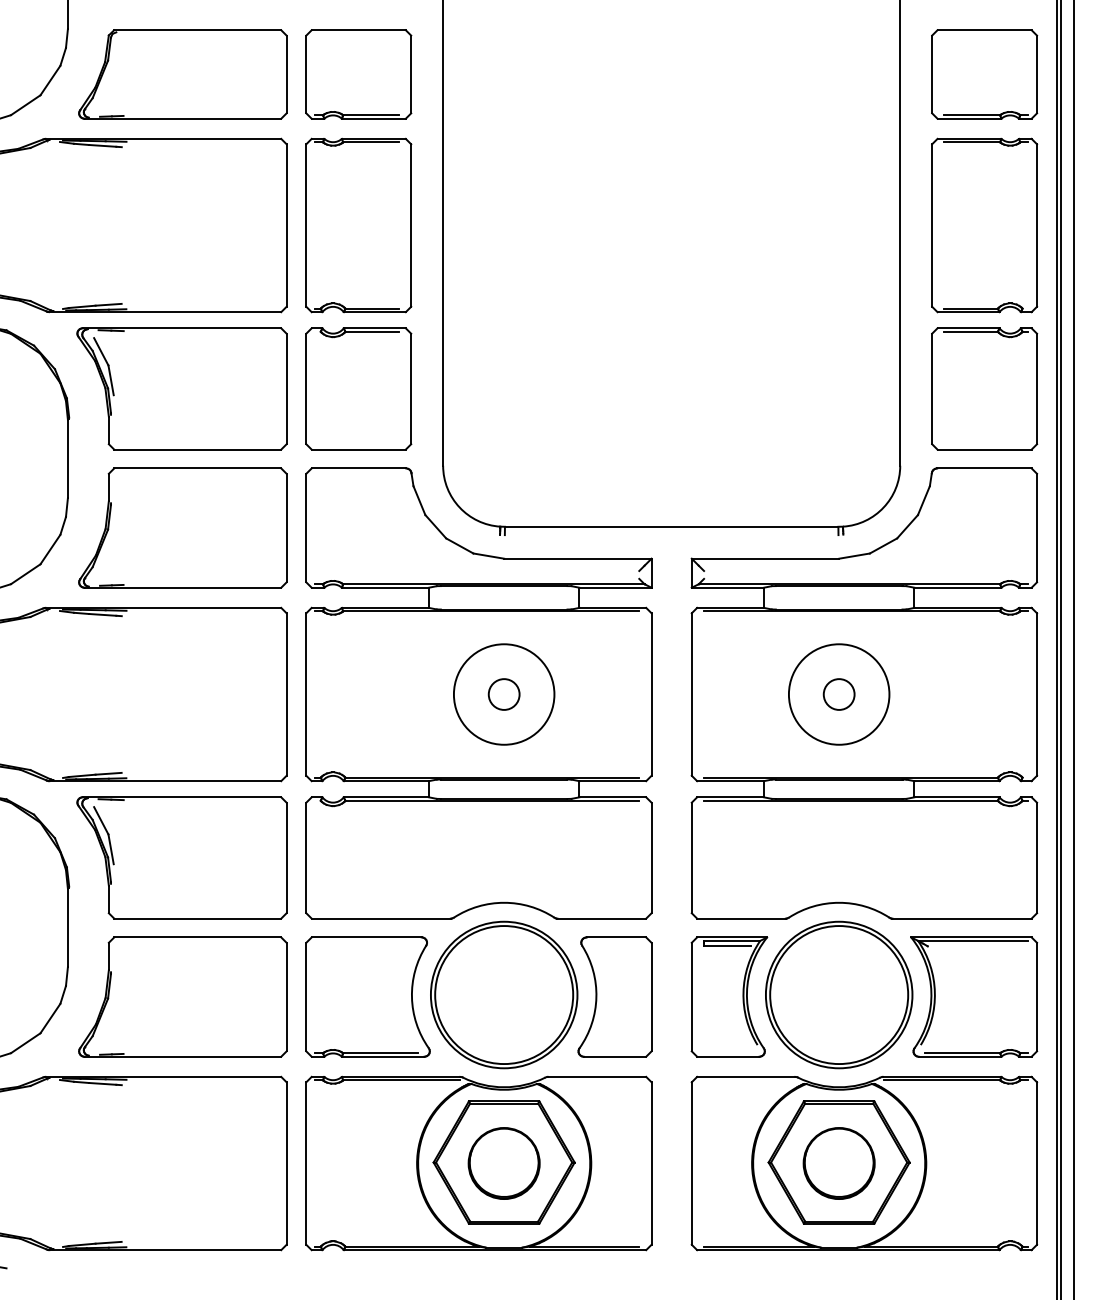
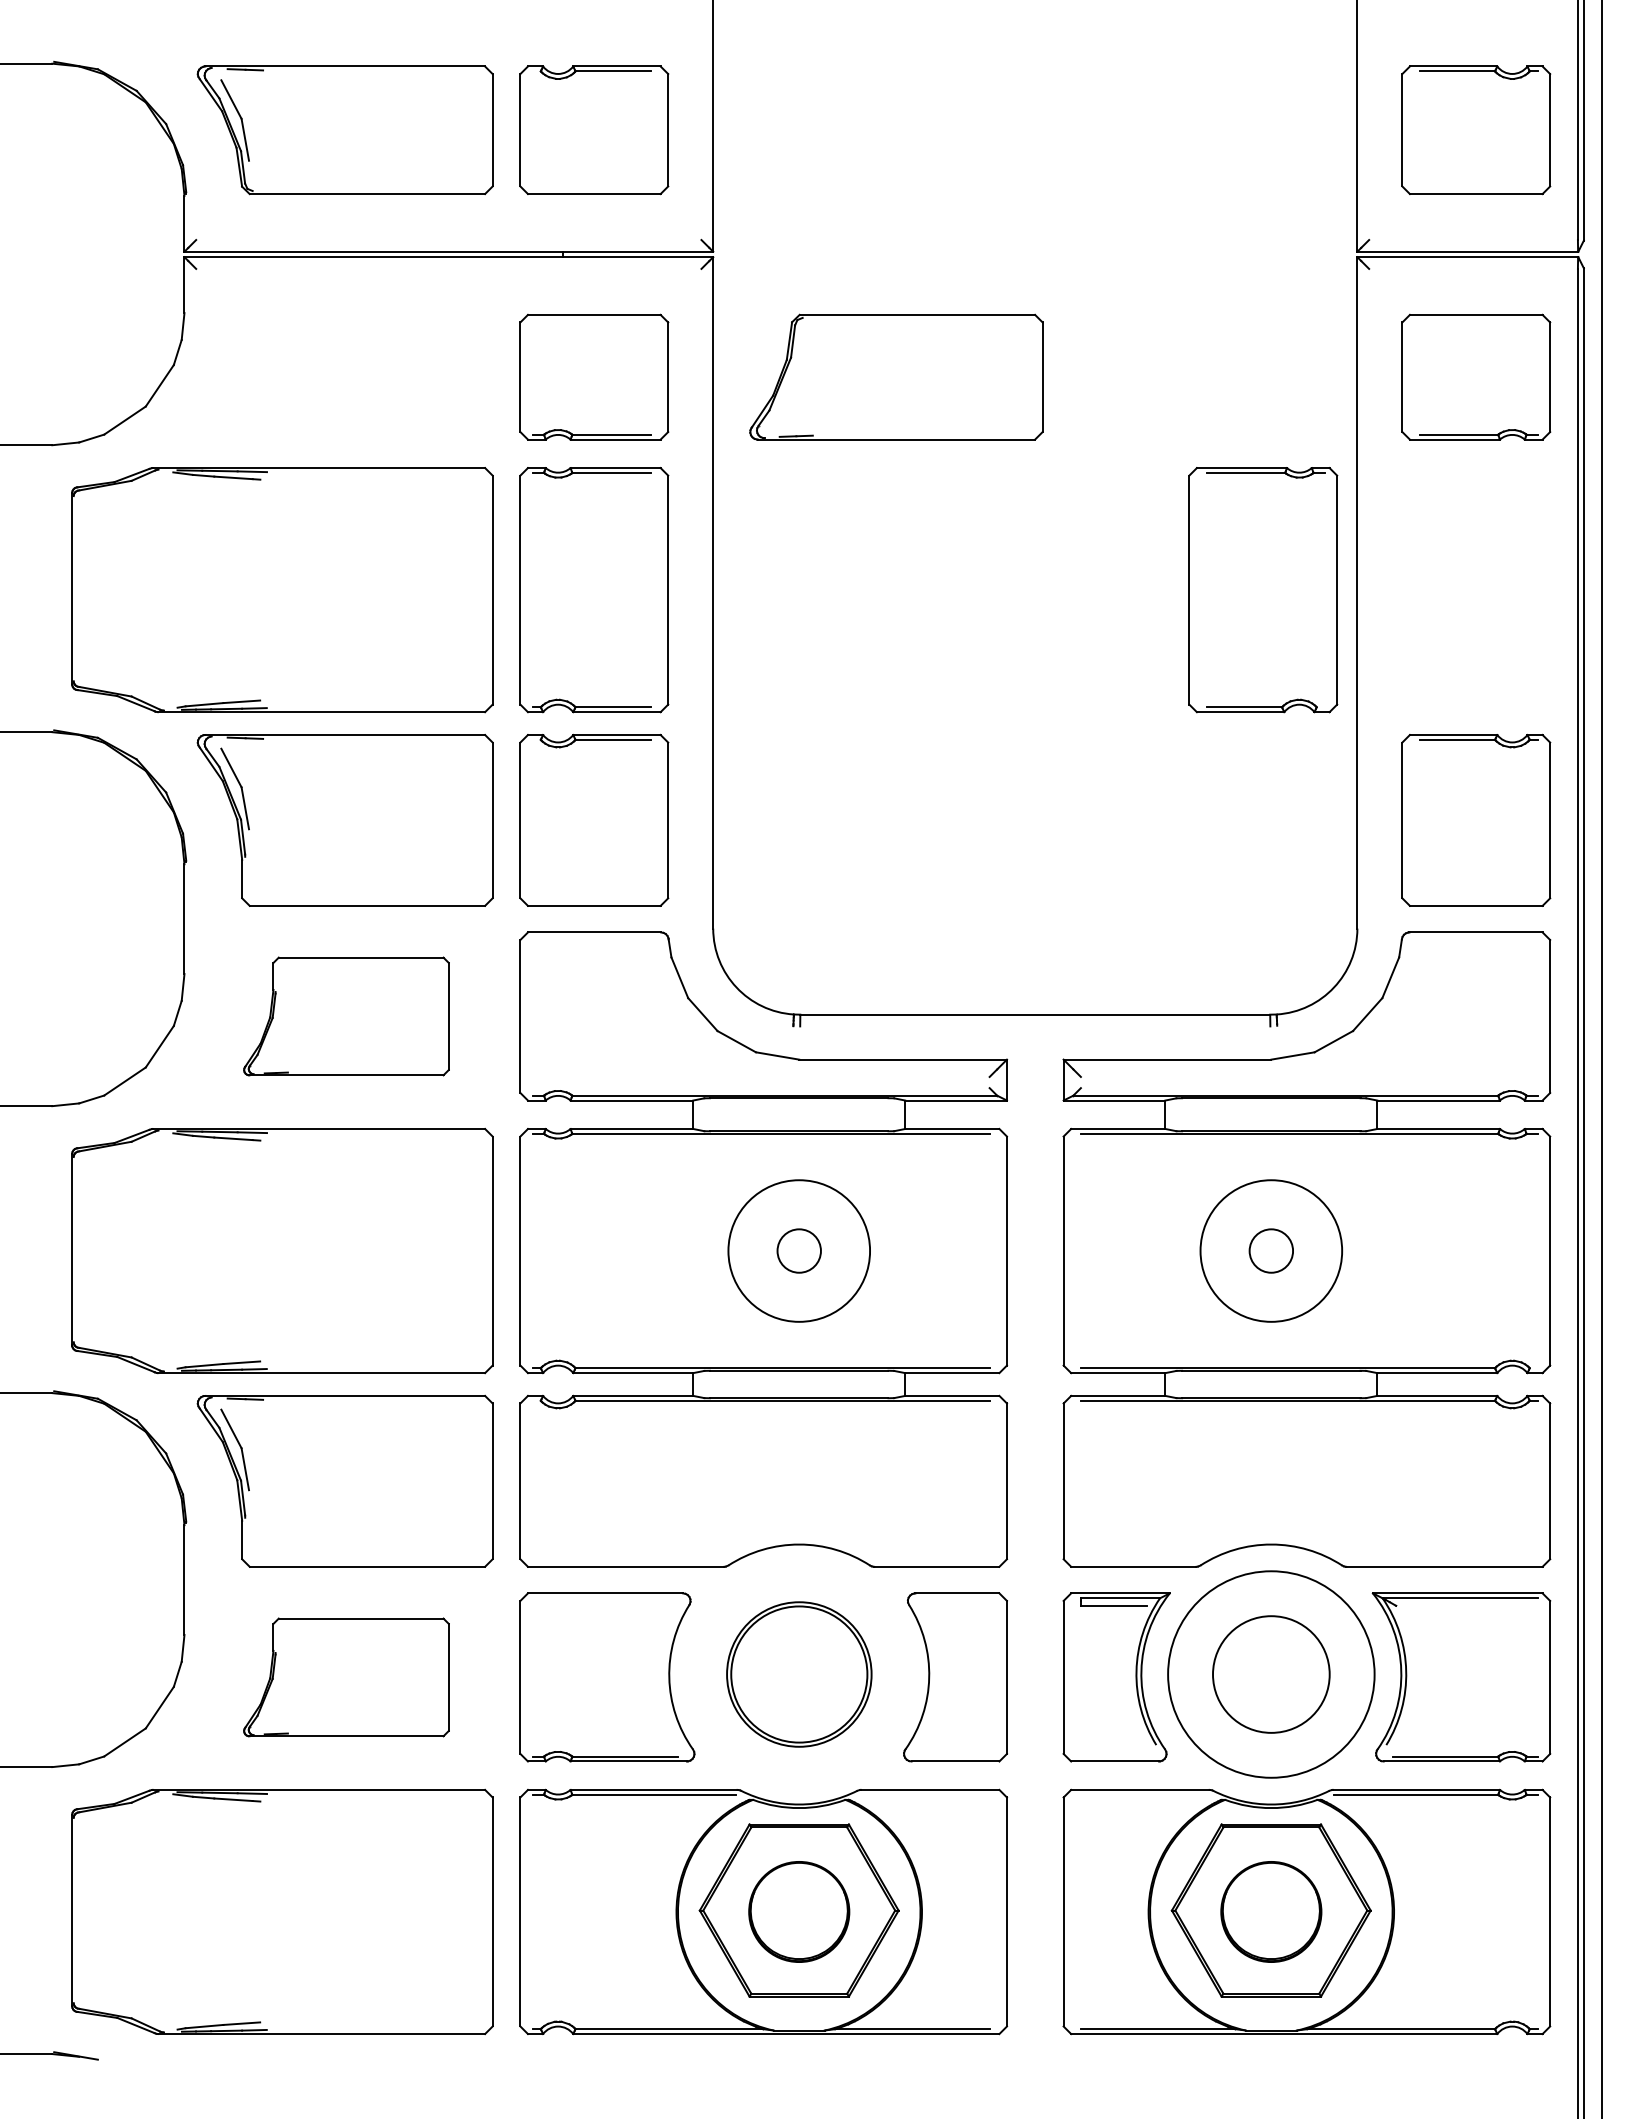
part: (182, 73) -> (896, 376), moved
part: (984, 225) -> (1263, 590), moved
part: (182, 528) -> (346, 1016), size x0.7
part: (504, 995) -> (799, 1674), size x0.7
circle: (839, 995) -> (1271, 1674), size x0.6
part: (182, 997) -> (346, 1677), size x0.7

